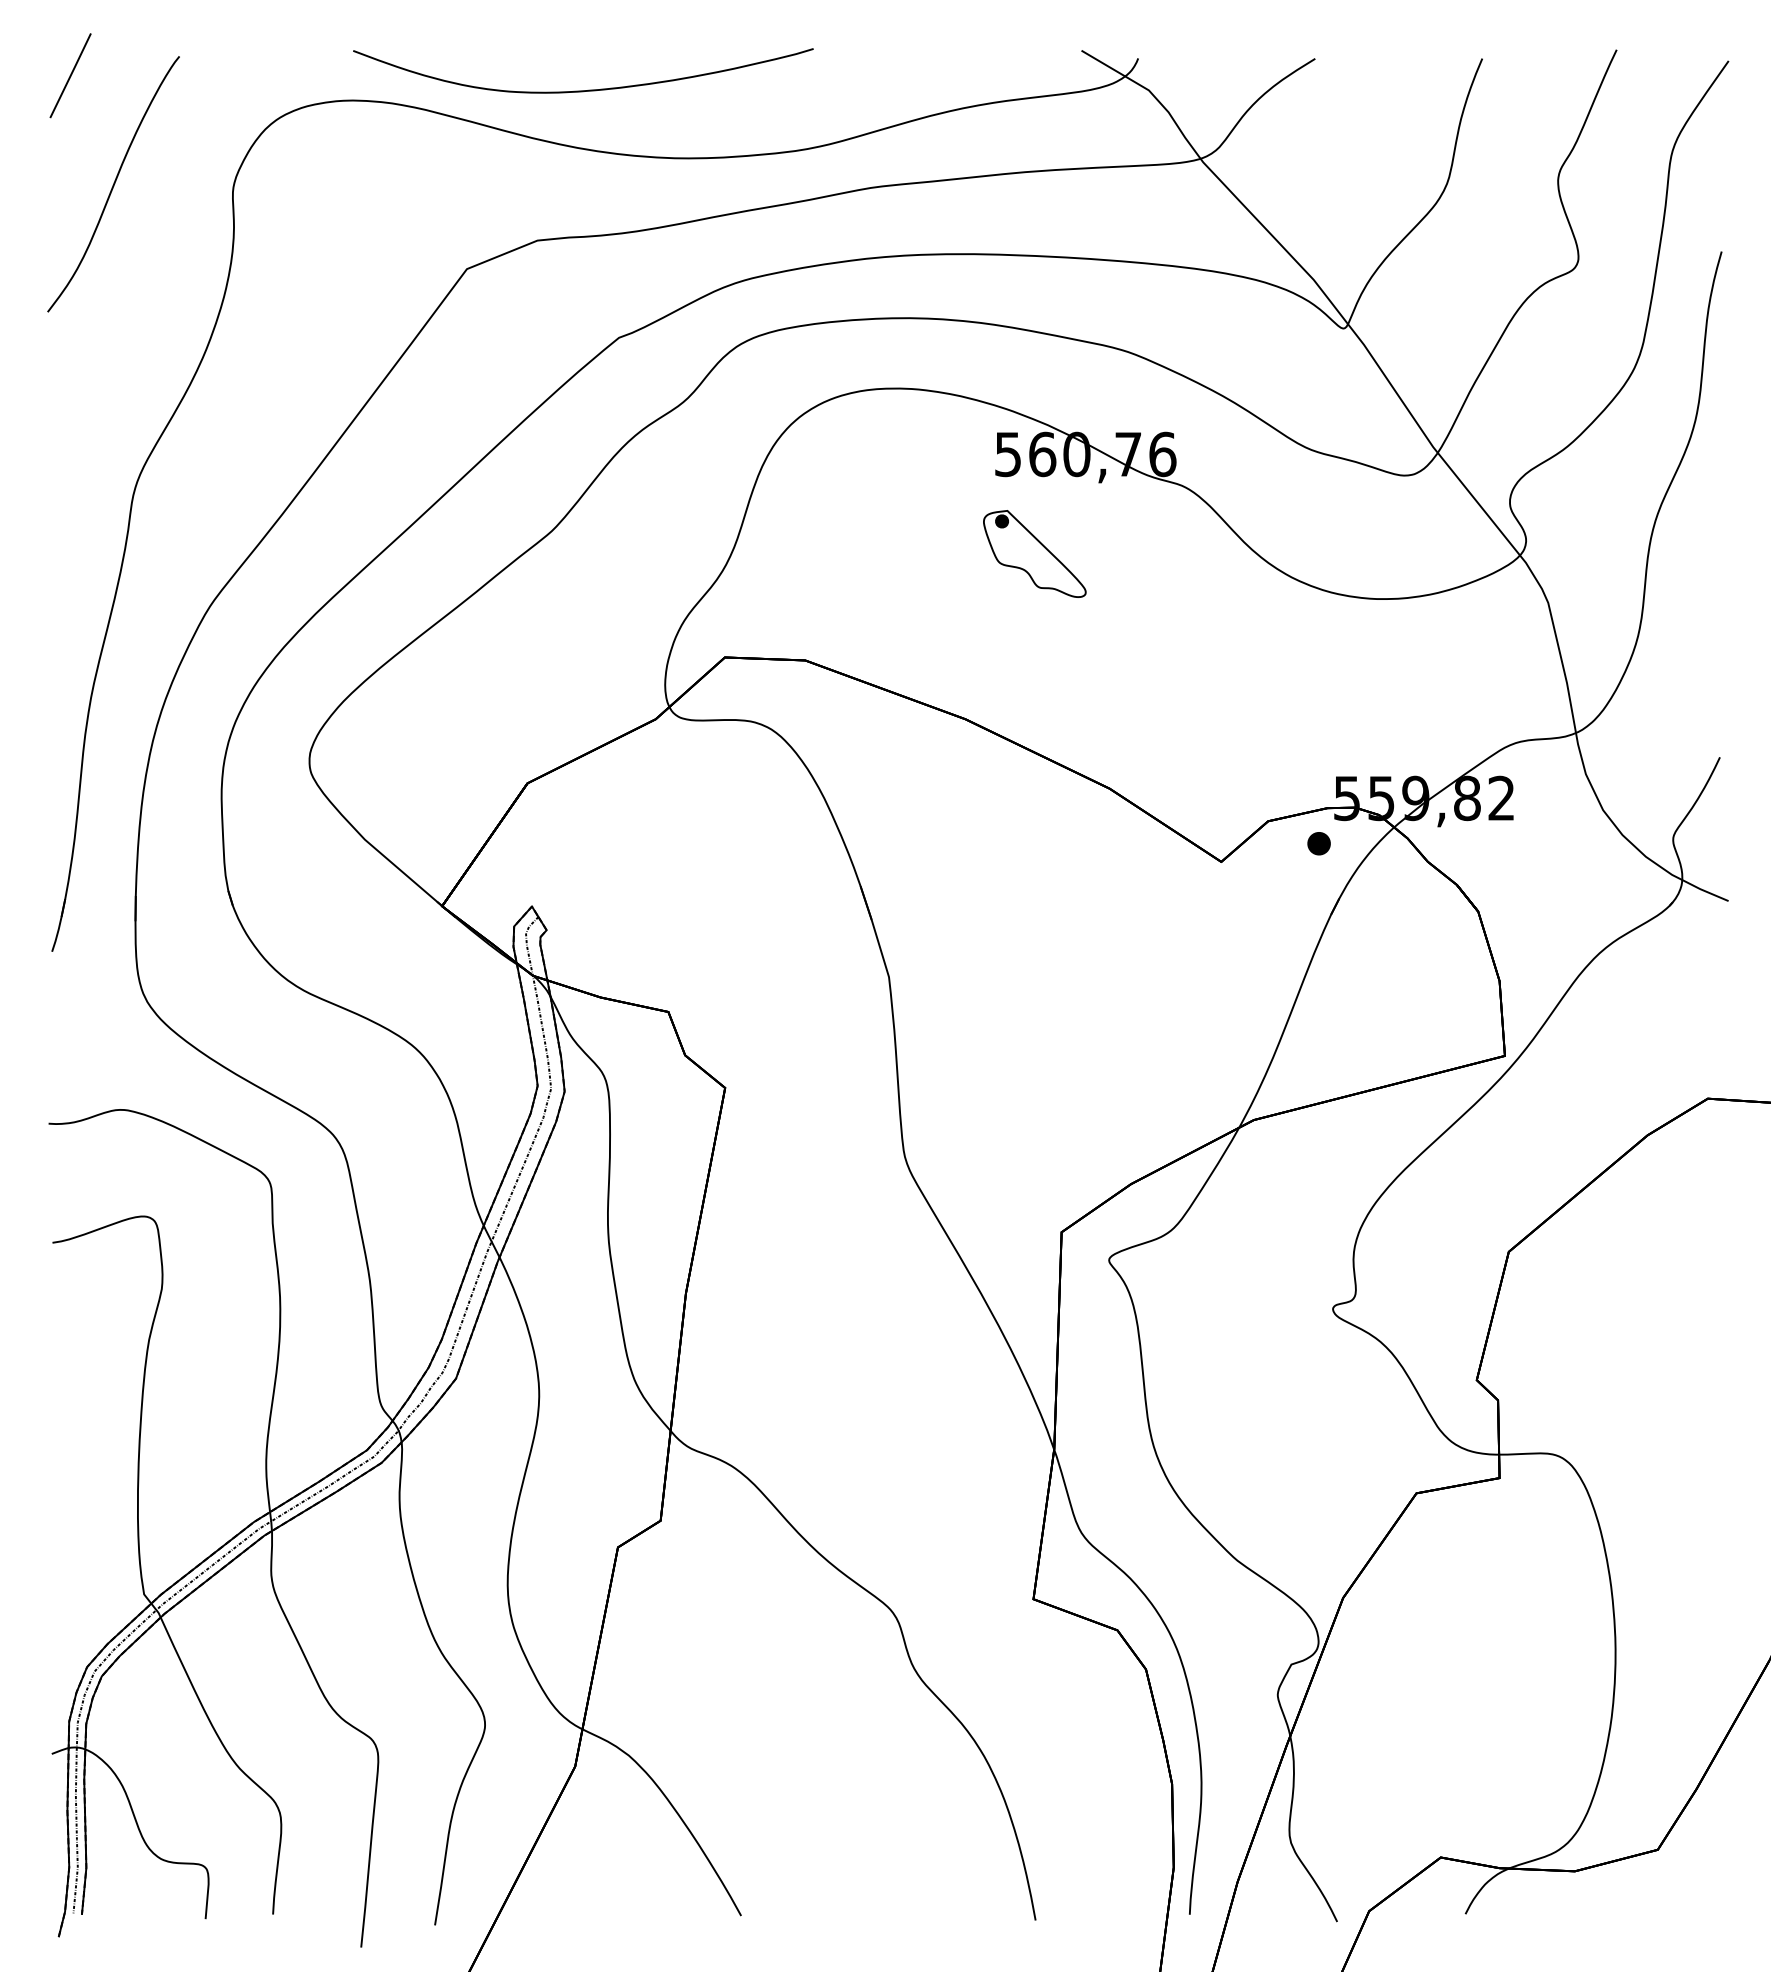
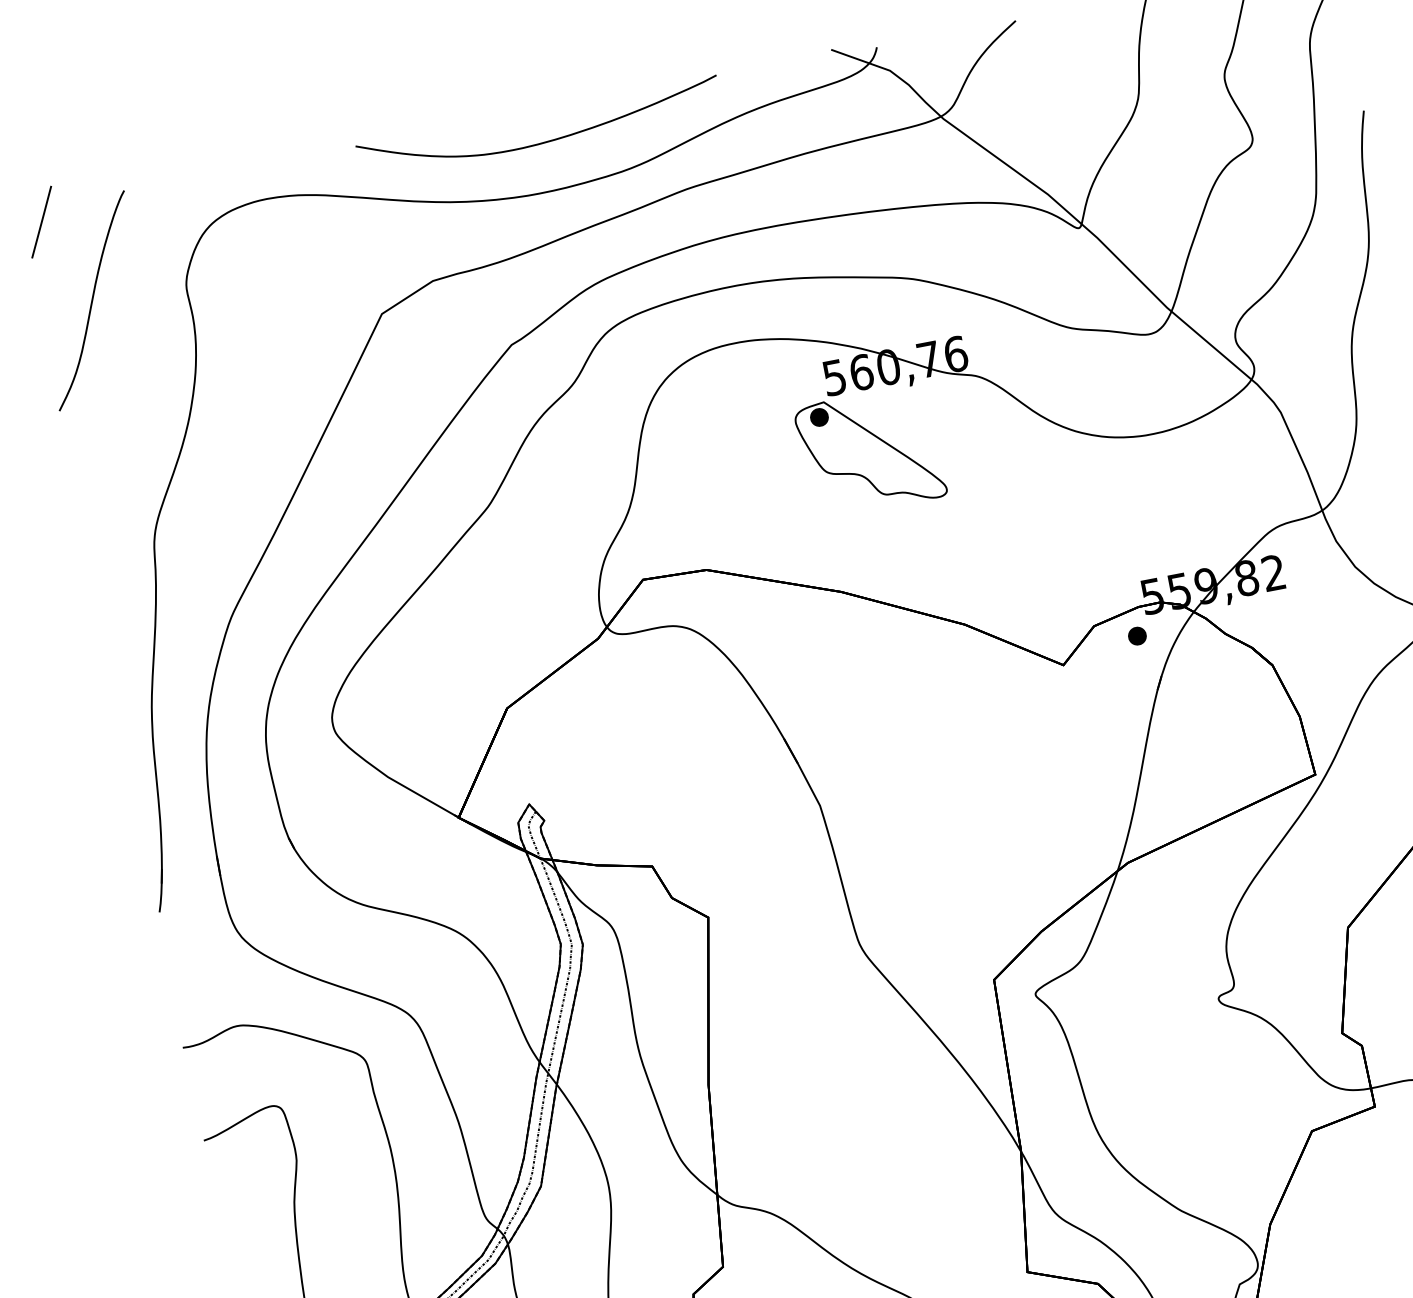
curve: (588, 89) -> (546, 141), moved
part: (1034, 553) -> (870, 451), size x1.67

